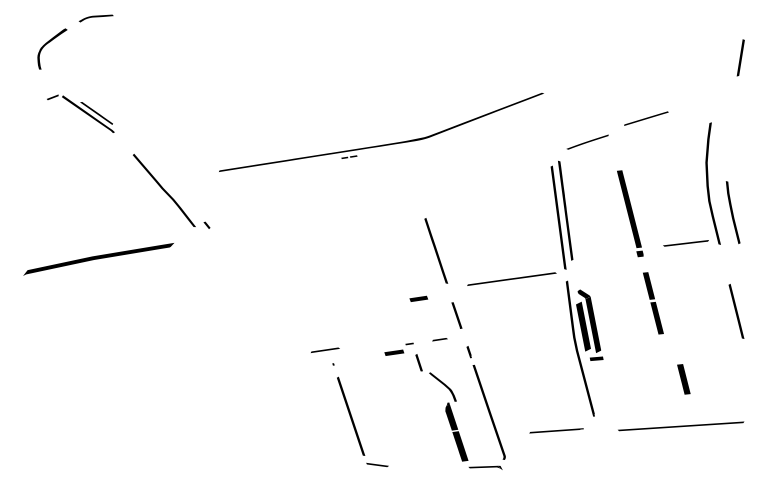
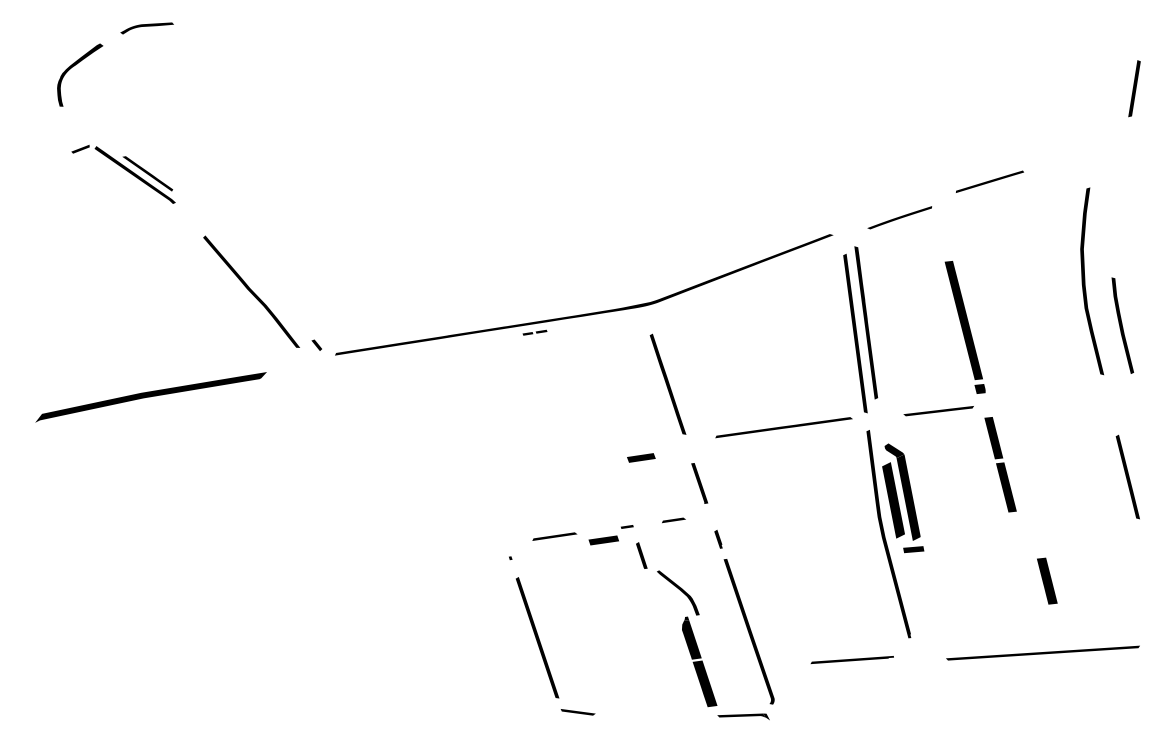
part: (382, 144) -> (585, 313), moved
line: (685, 243) -> (937, 411), moved
line: (325, 349) -> (555, 535), moved

